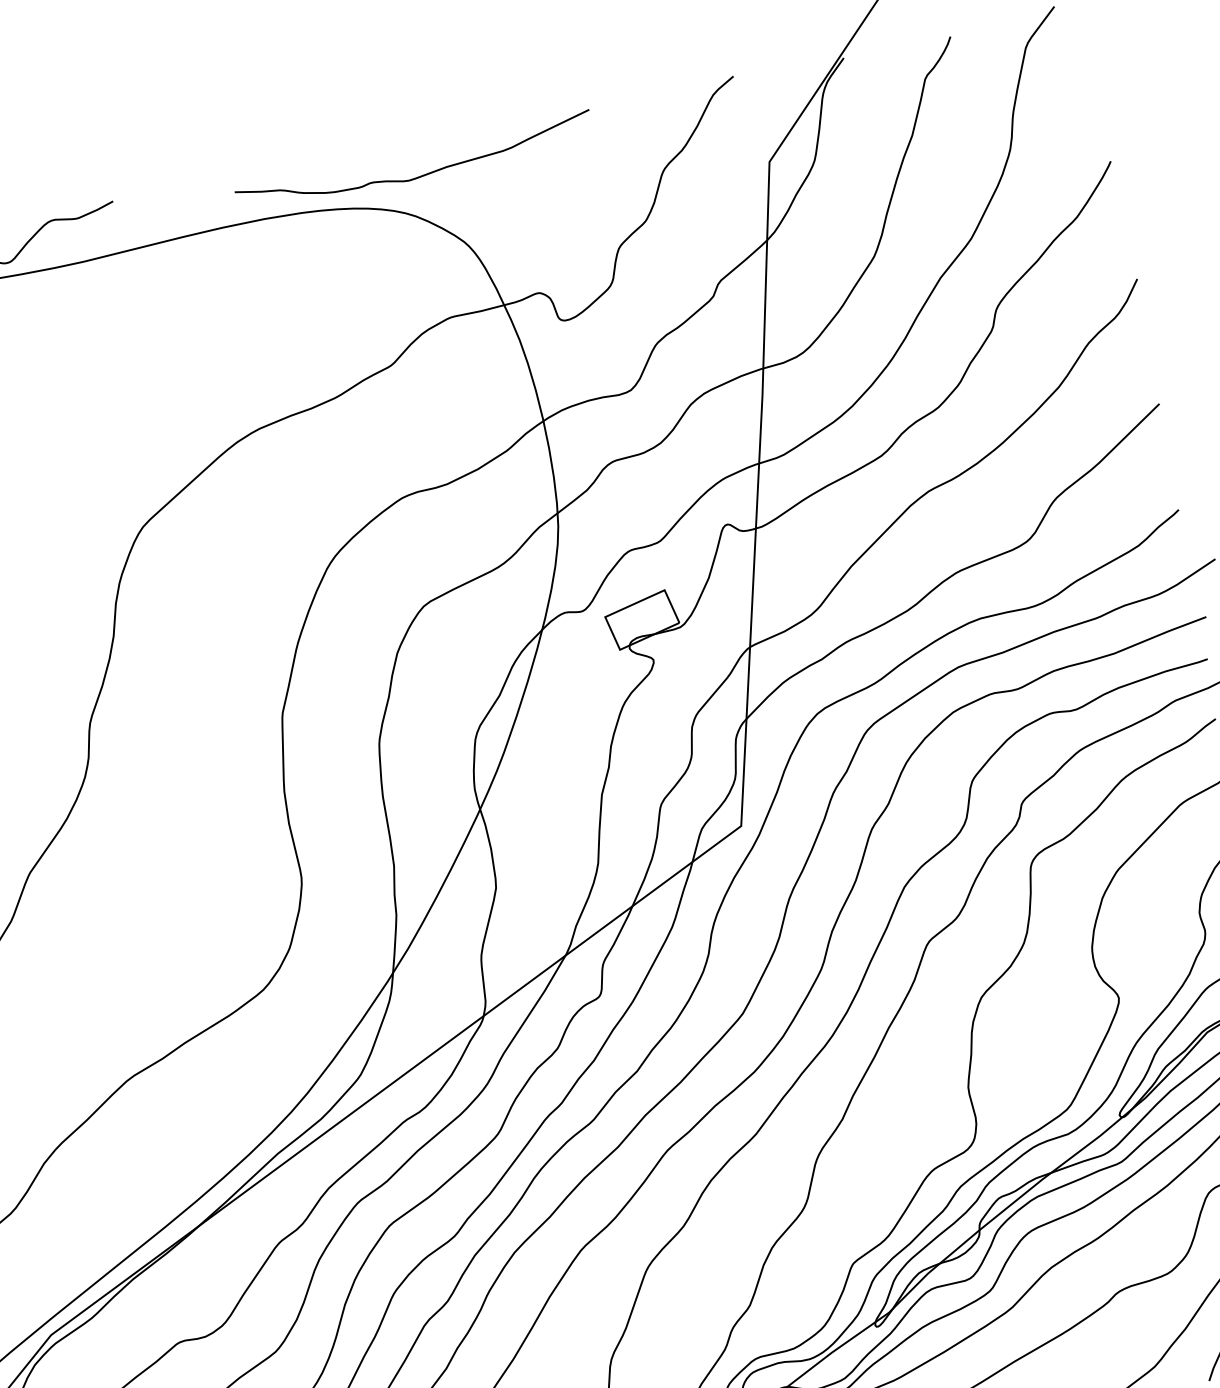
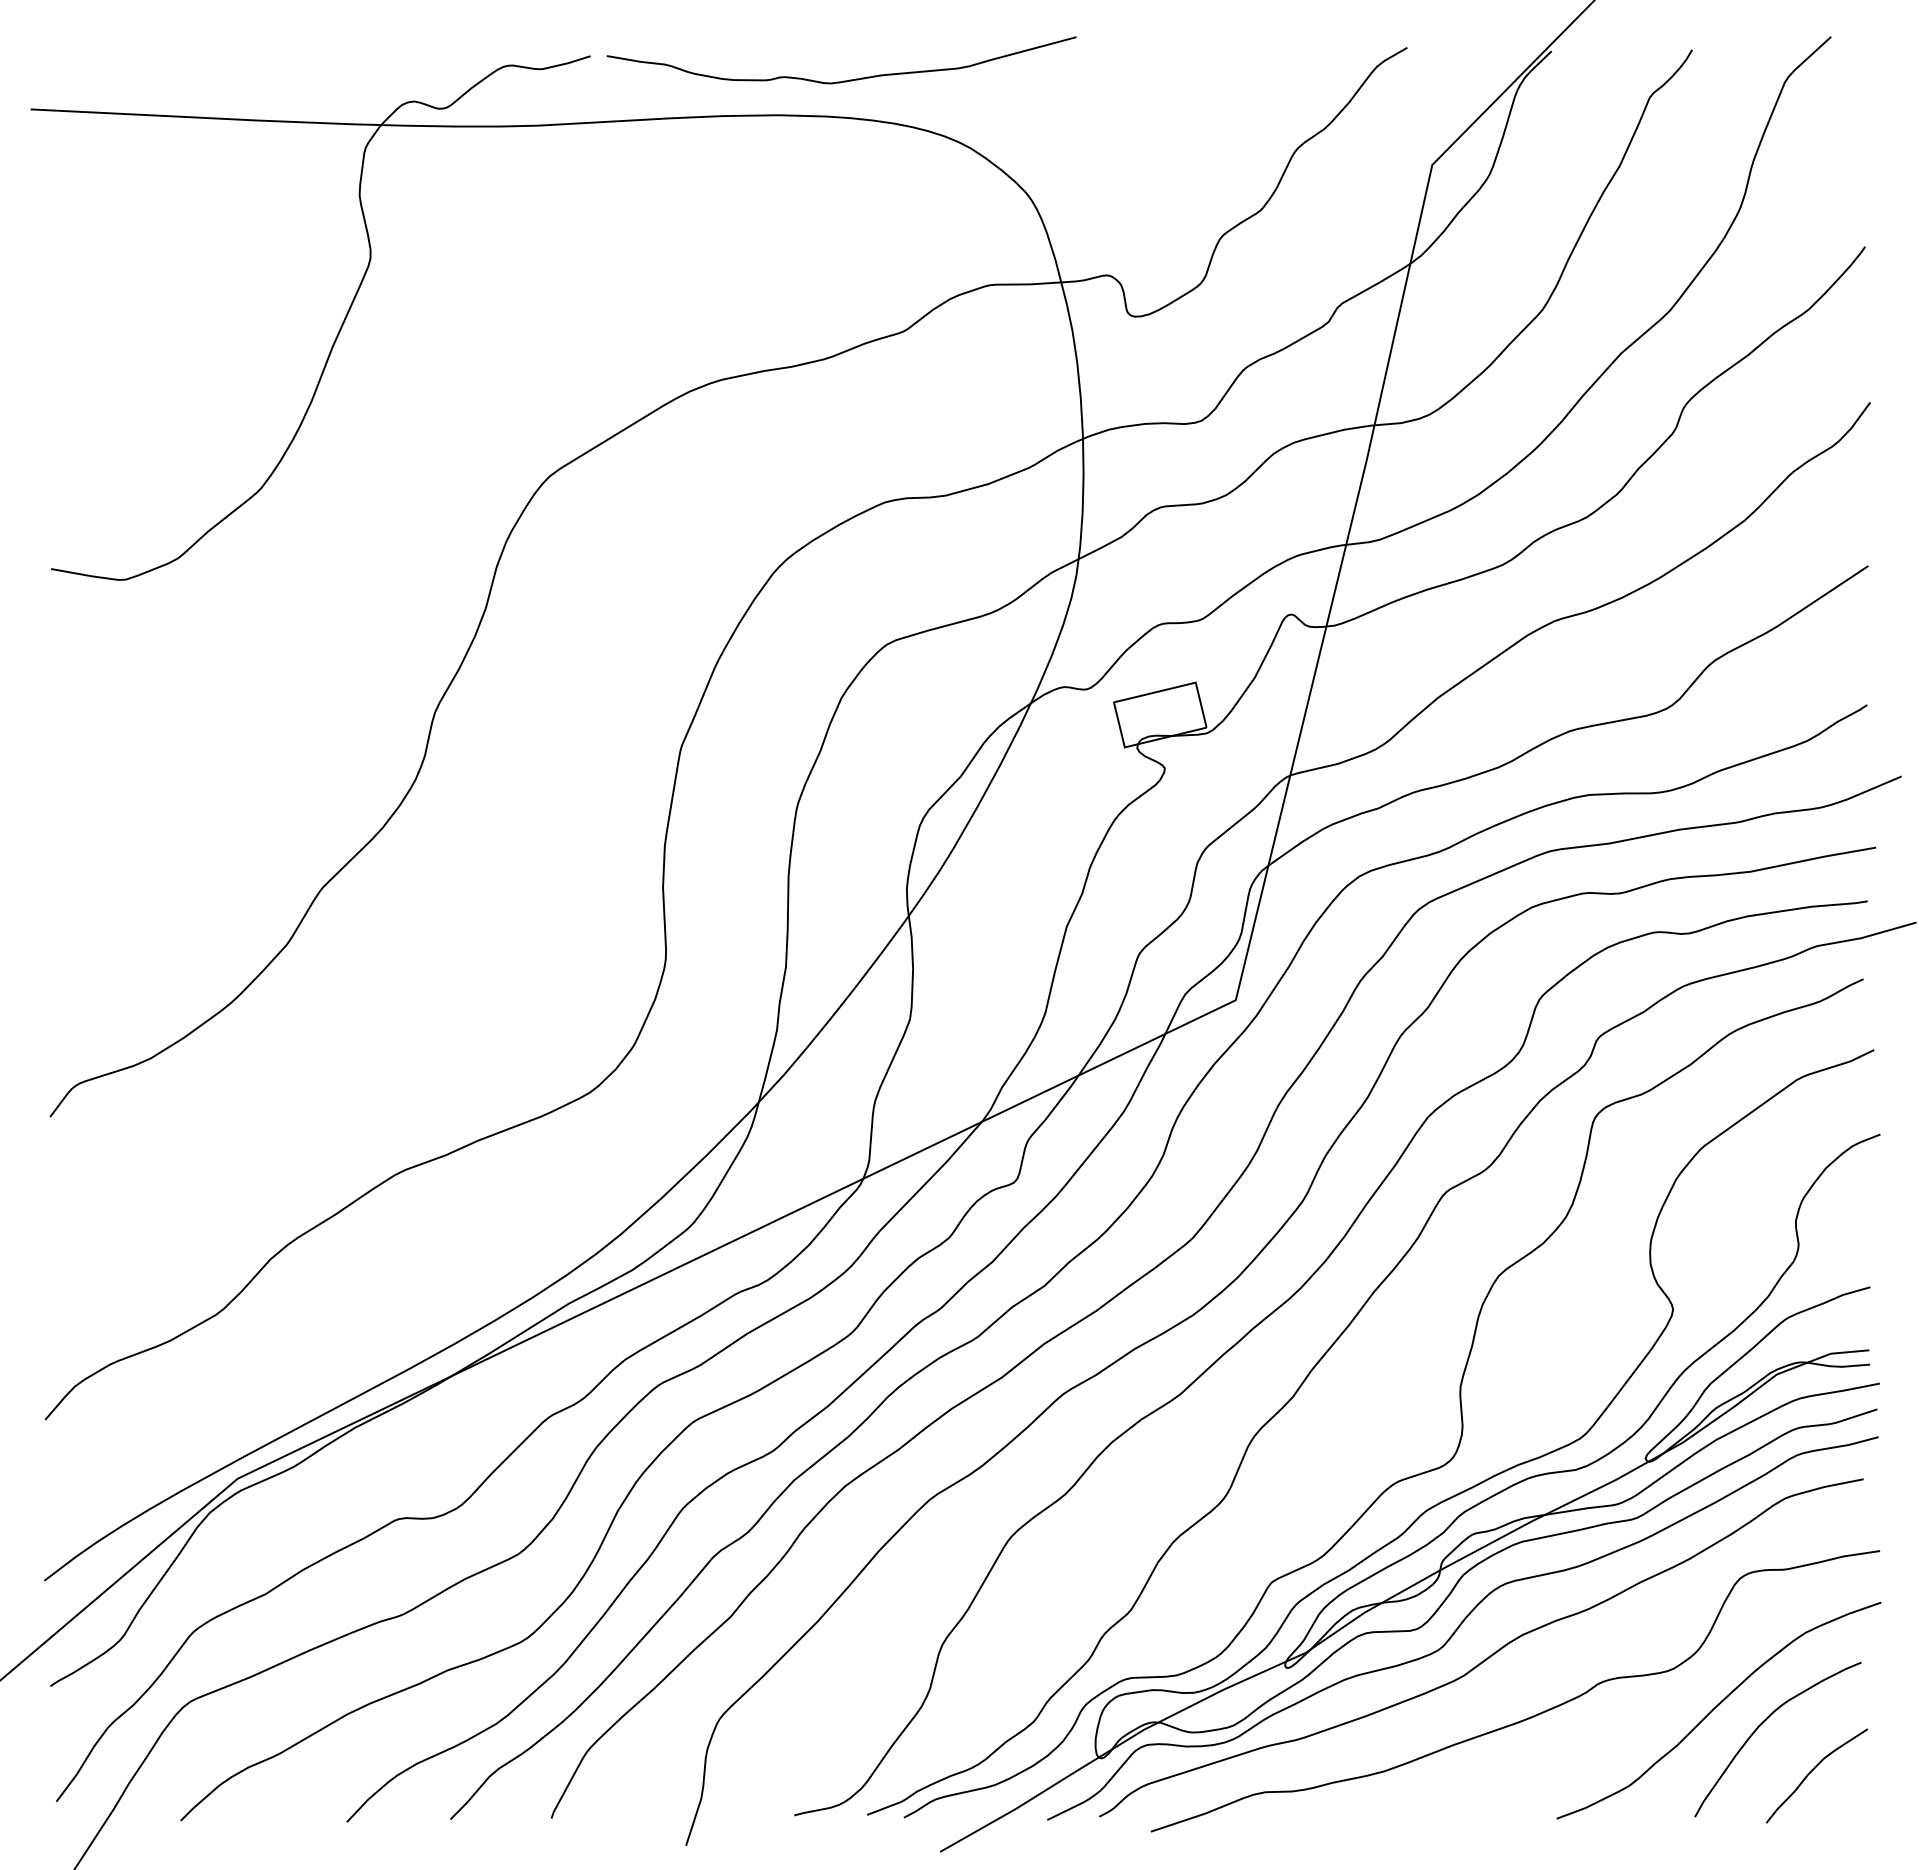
curve: (418, 176) -> (843, 80), moved

